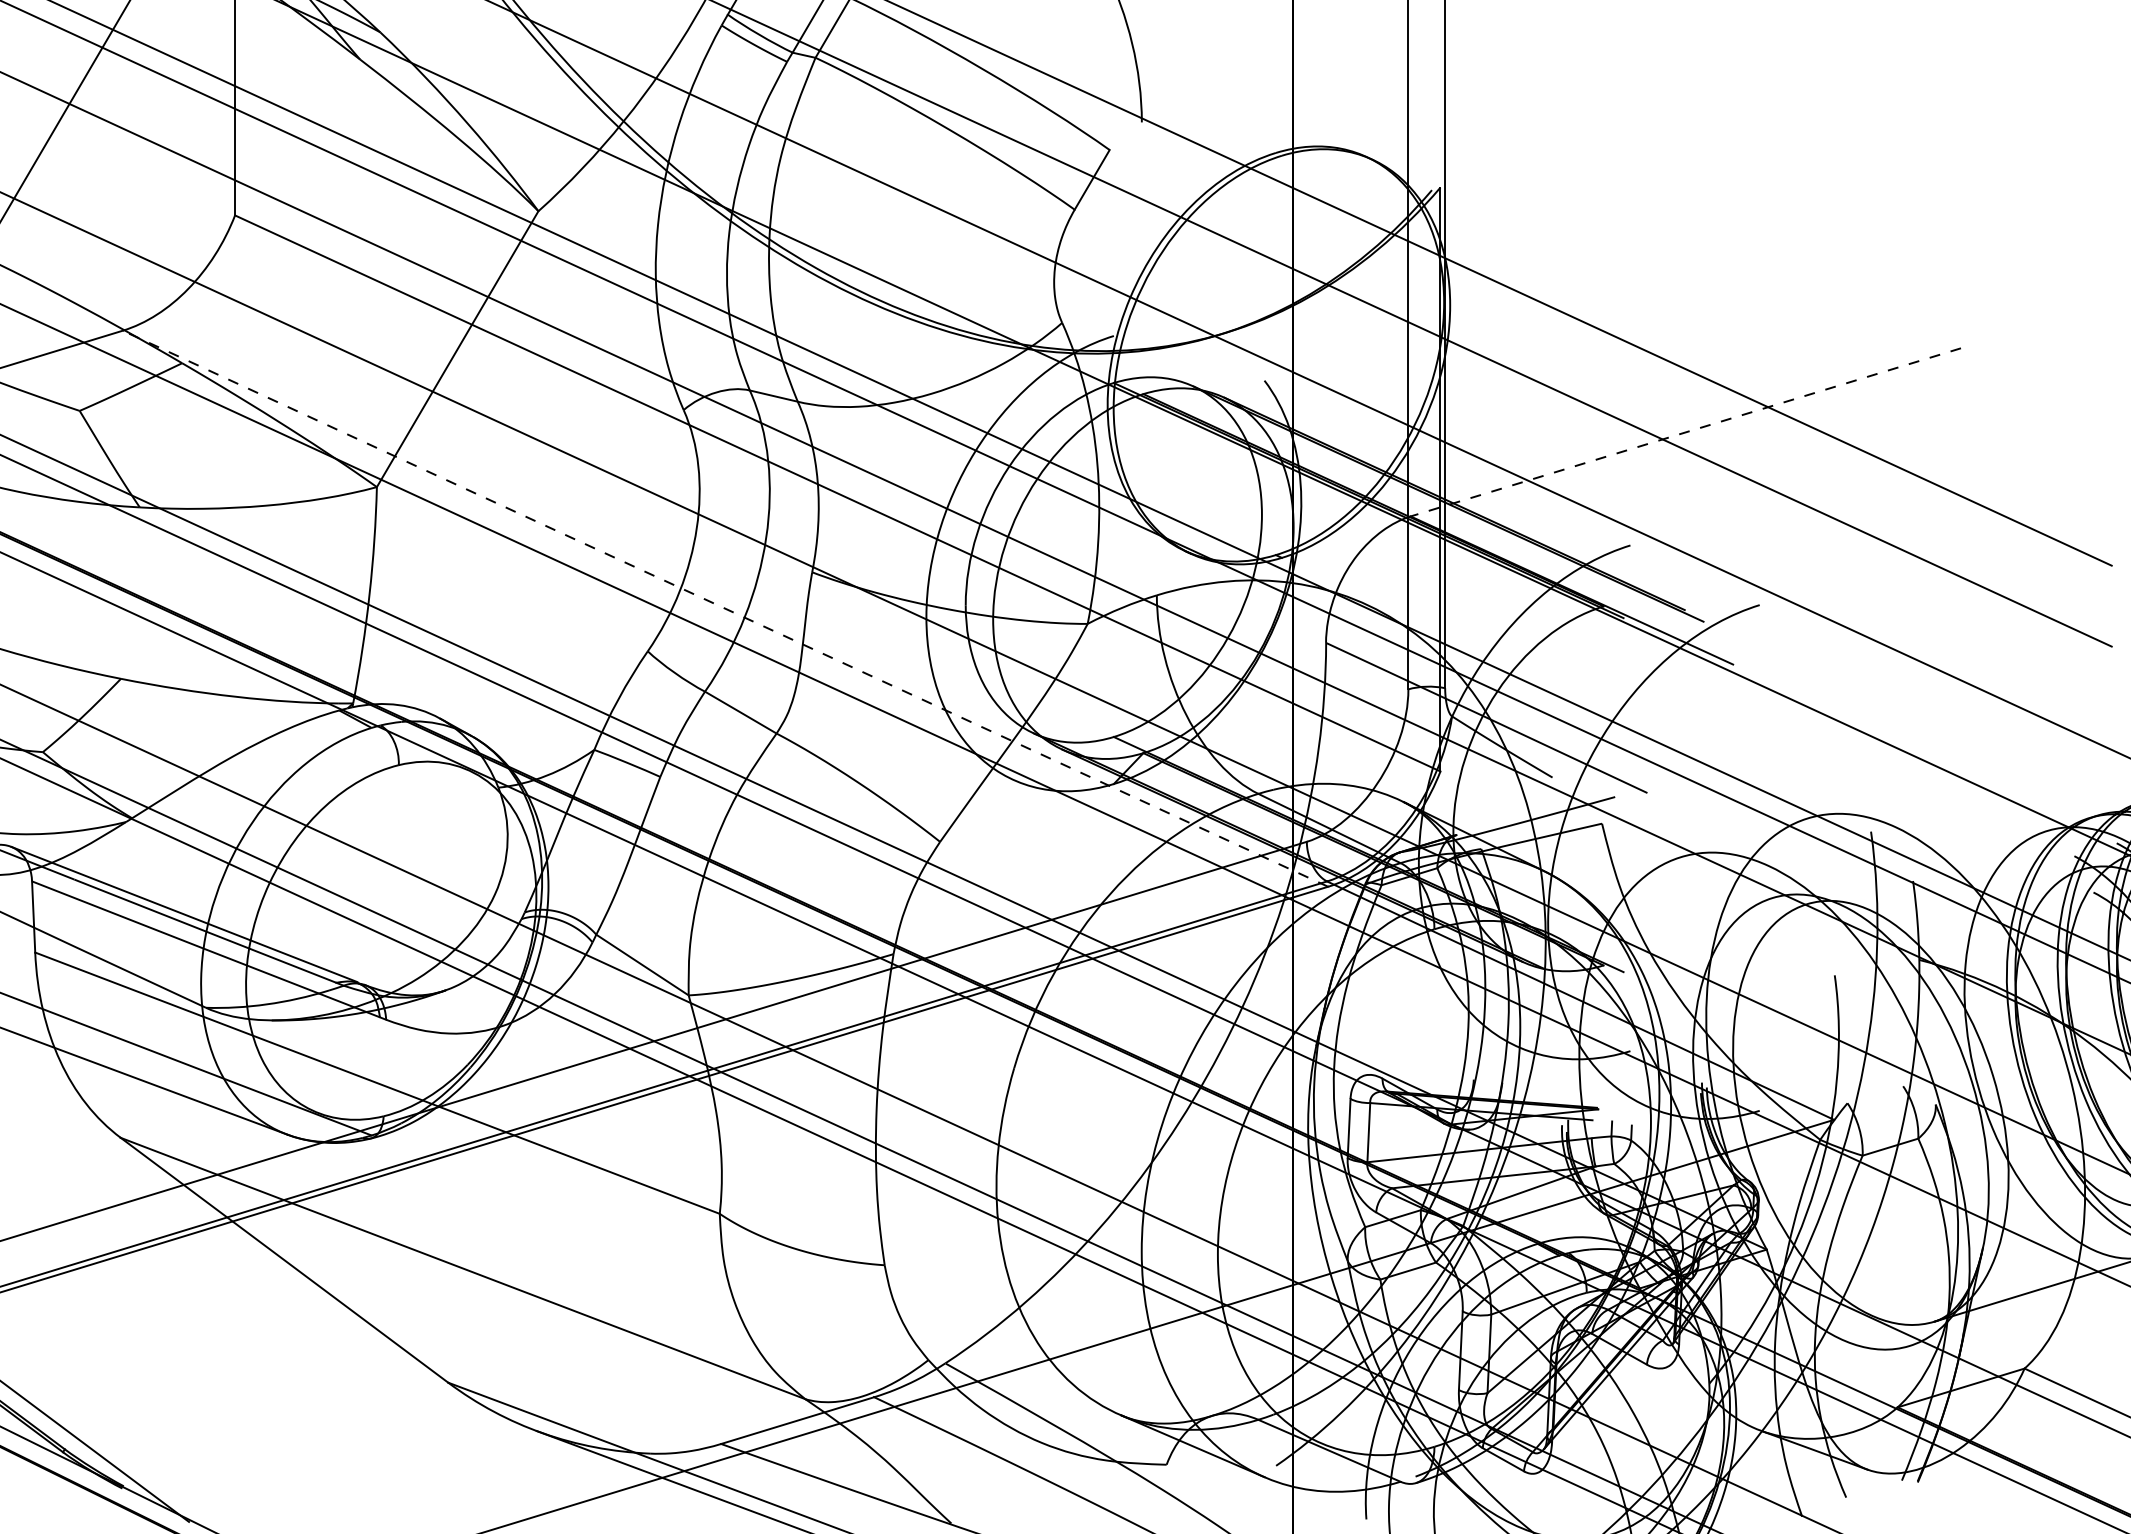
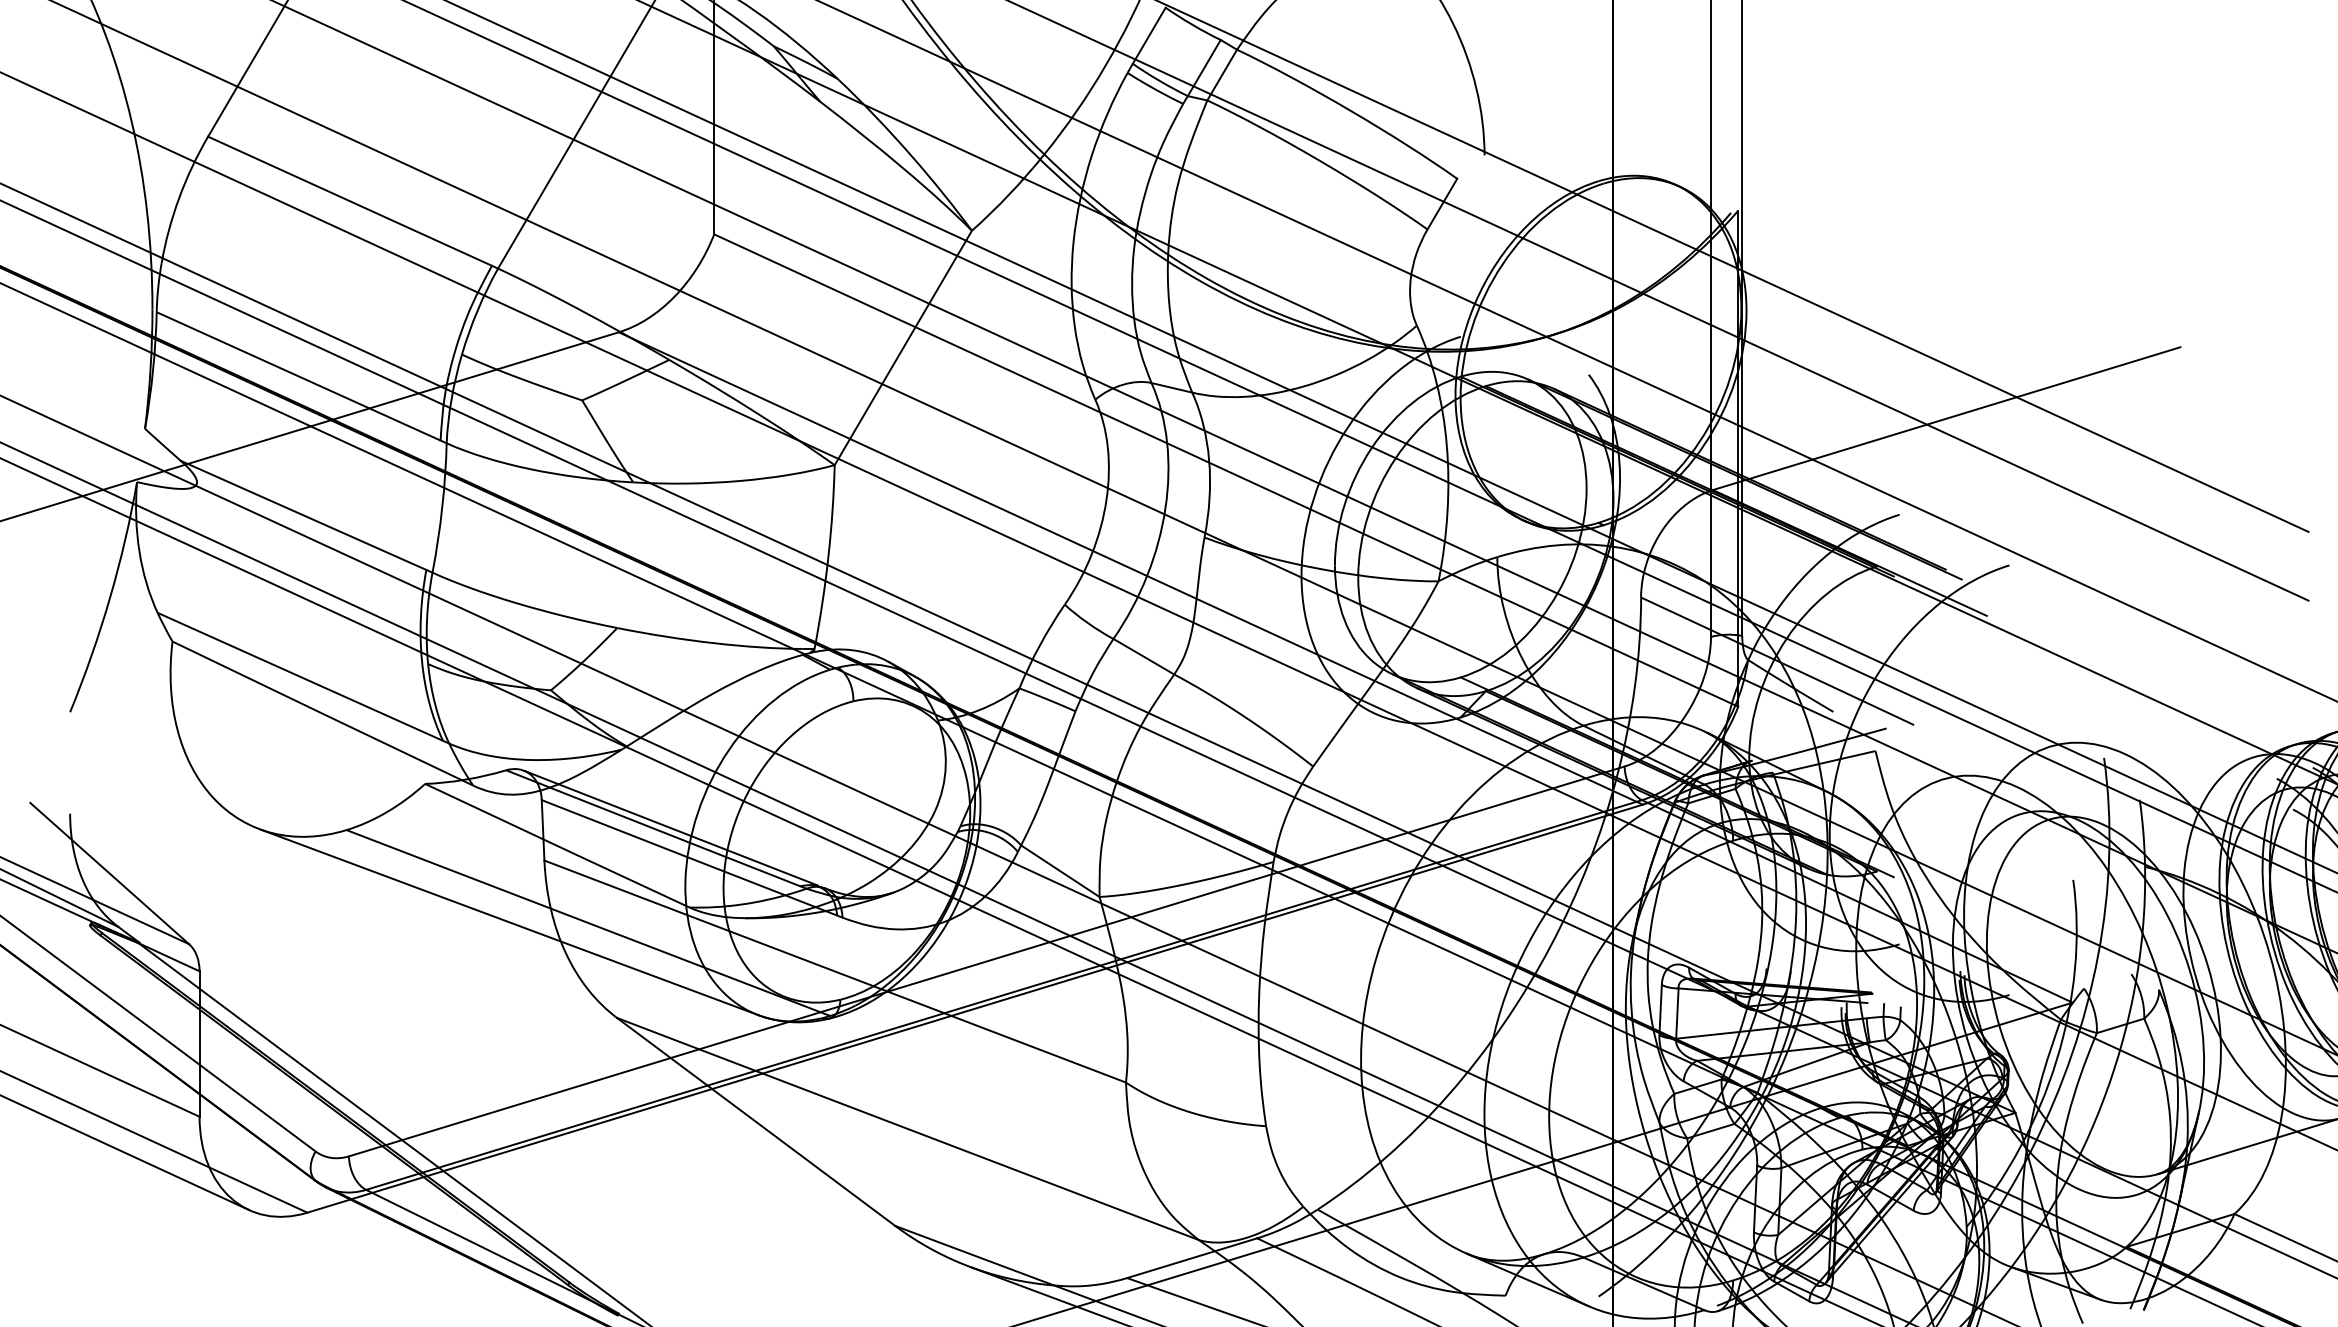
line: (1685, 432) -> (1946, 418), dashed -> solid
line: (725, 608) -> (1130, 568), dashed -> solid

